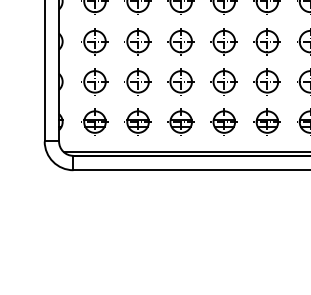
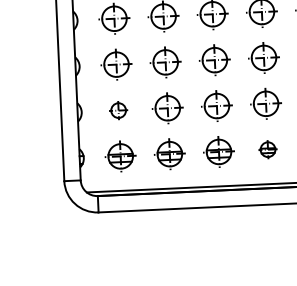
part: (94, 81) -> (118, 110), size x0.6
part: (223, 121) -> (267, 149), size x0.6

